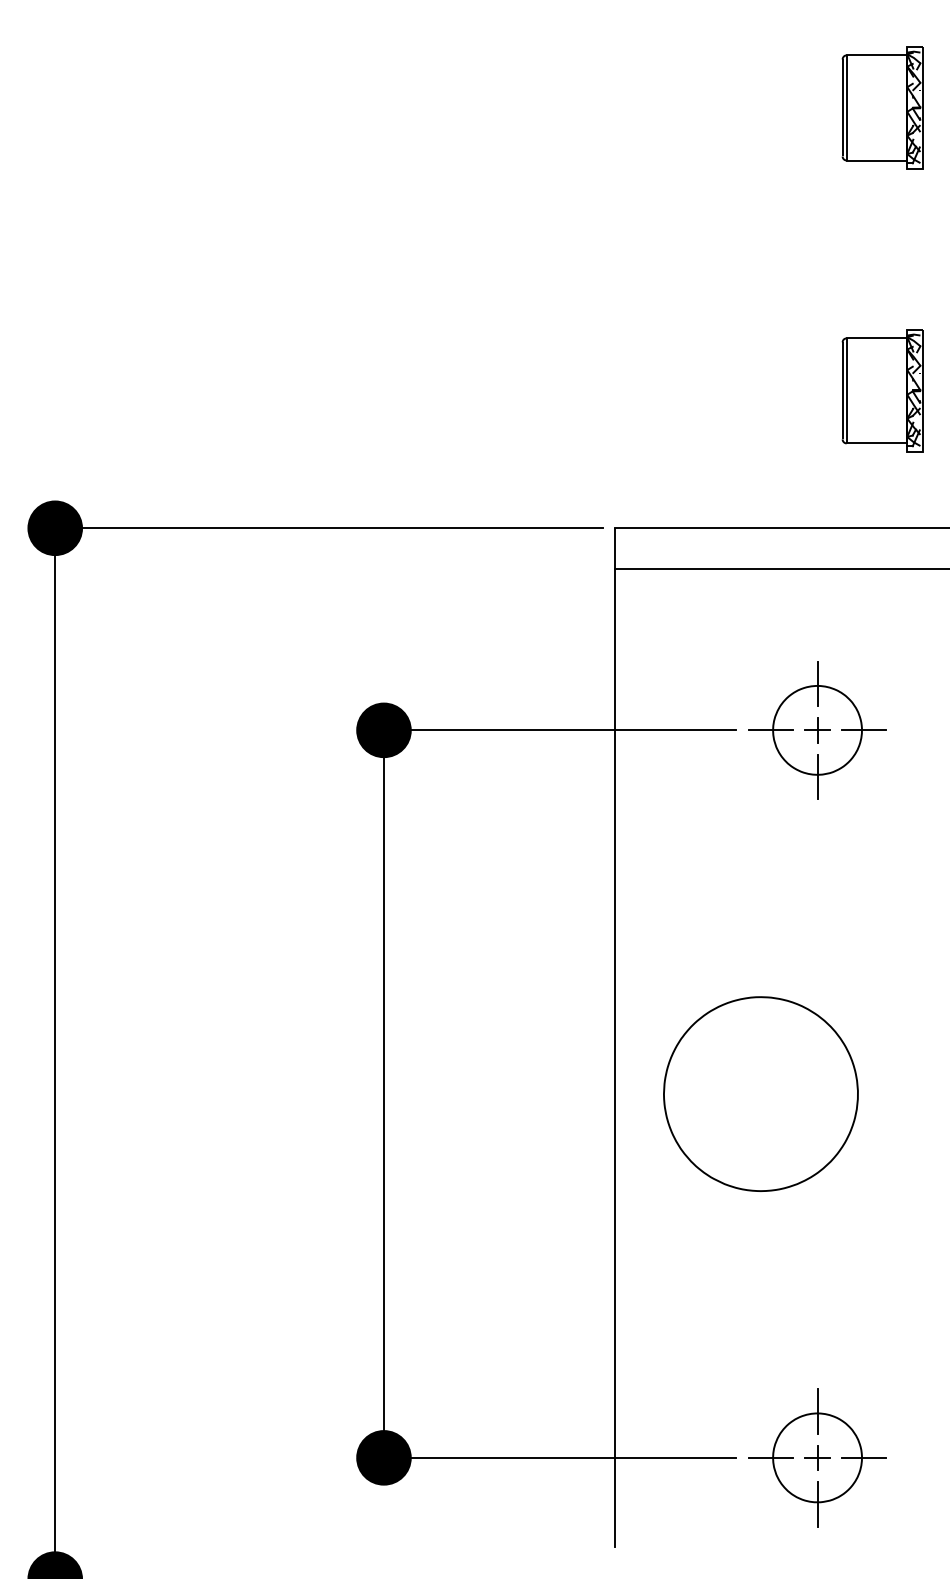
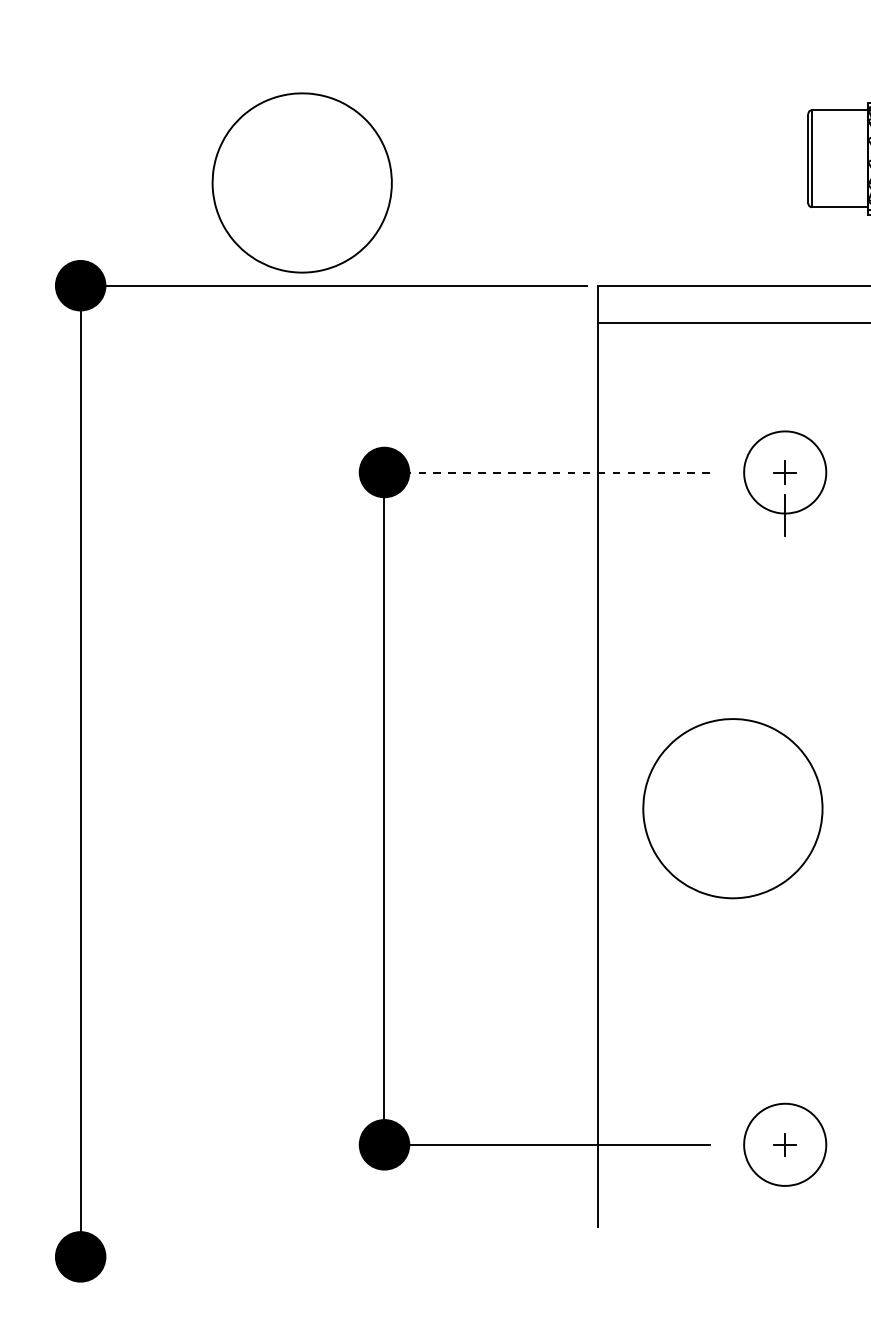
part: (294, 416) -> (301, 182), added
line: (817, 683) -> (785, 429), removed
line: (559, 730) -> (546, 472), solid -> dashed
line: (770, 730) -> (741, 472), removed
line: (863, 730) -> (827, 472), removed
line: (817, 1411) -> (785, 1101), removed
line: (770, 1457) -> (741, 1144), removed
line: (863, 1457) -> (827, 1144), removed
line: (817, 1504) -> (785, 1187), removed

